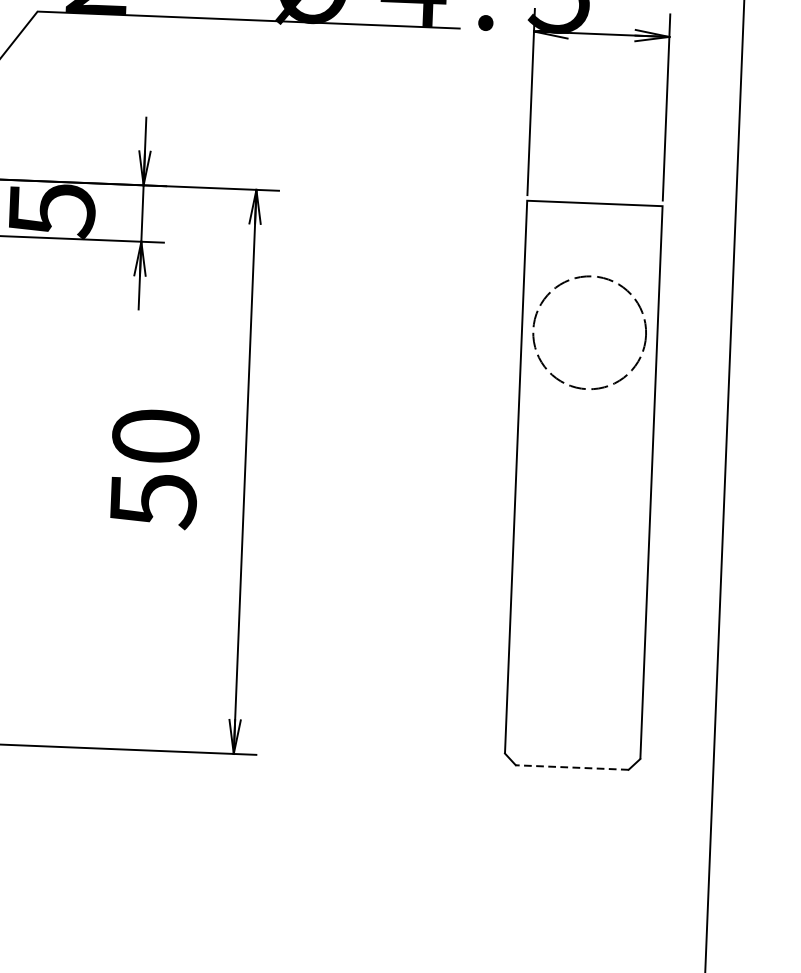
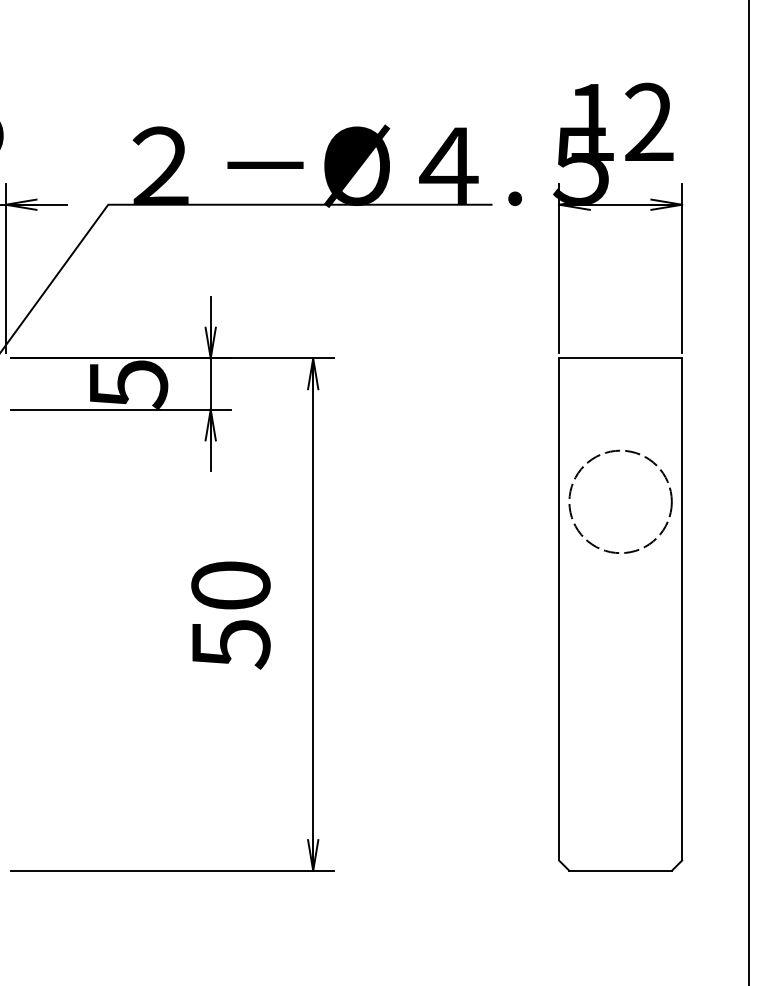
circle: (589, 332) -> (620, 501), moved
line: (572, 767) -> (620, 870), dashed -> solid

